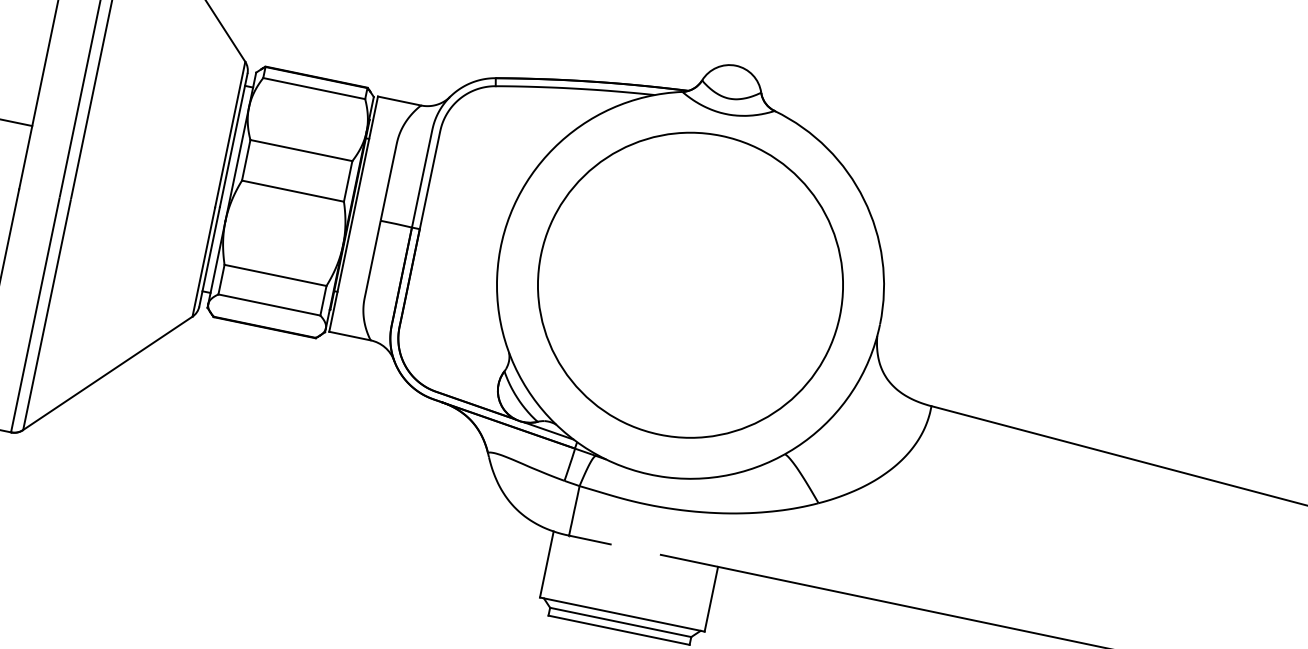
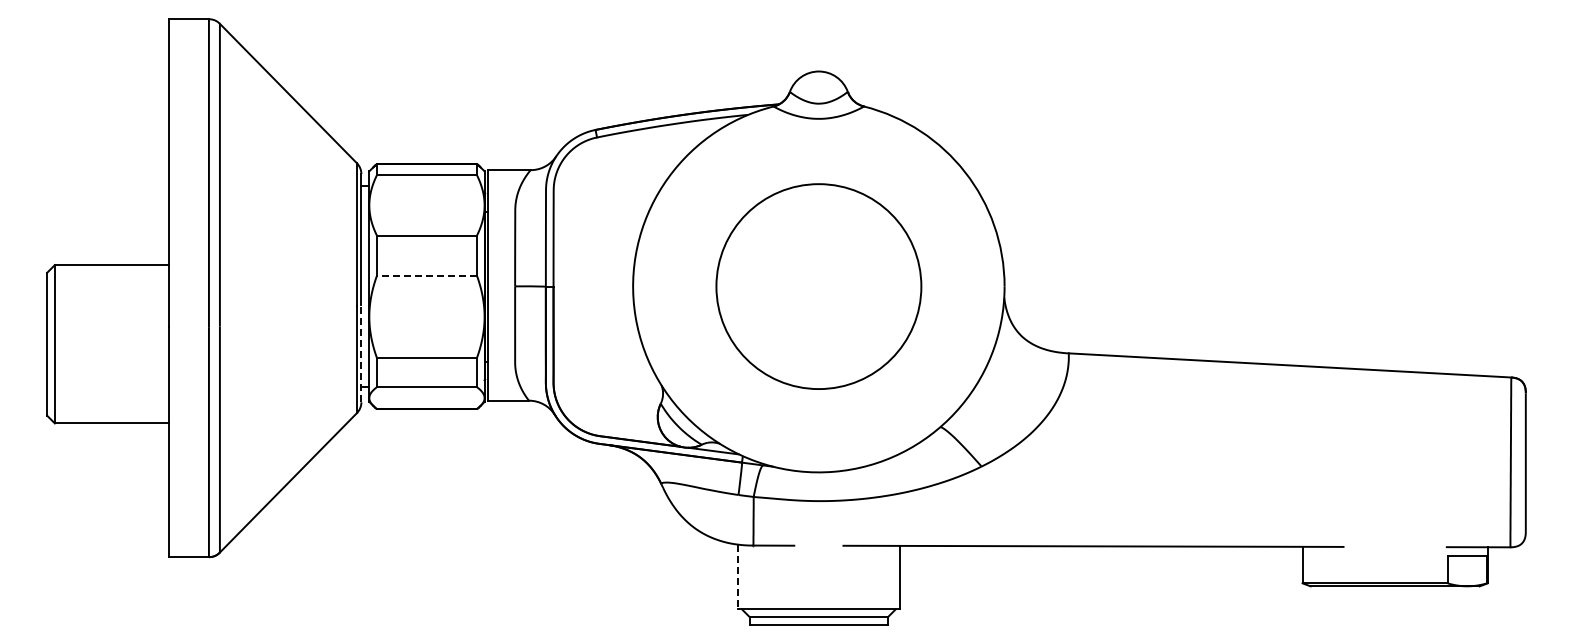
line: (292, 190) -> (426, 275), solid -> dashed
line: (209, 256) -> (361, 353), solid -> dashed
circle: (690, 285) -> (818, 286), size x0.7
line: (547, 565) -> (738, 577), solid -> dashed

